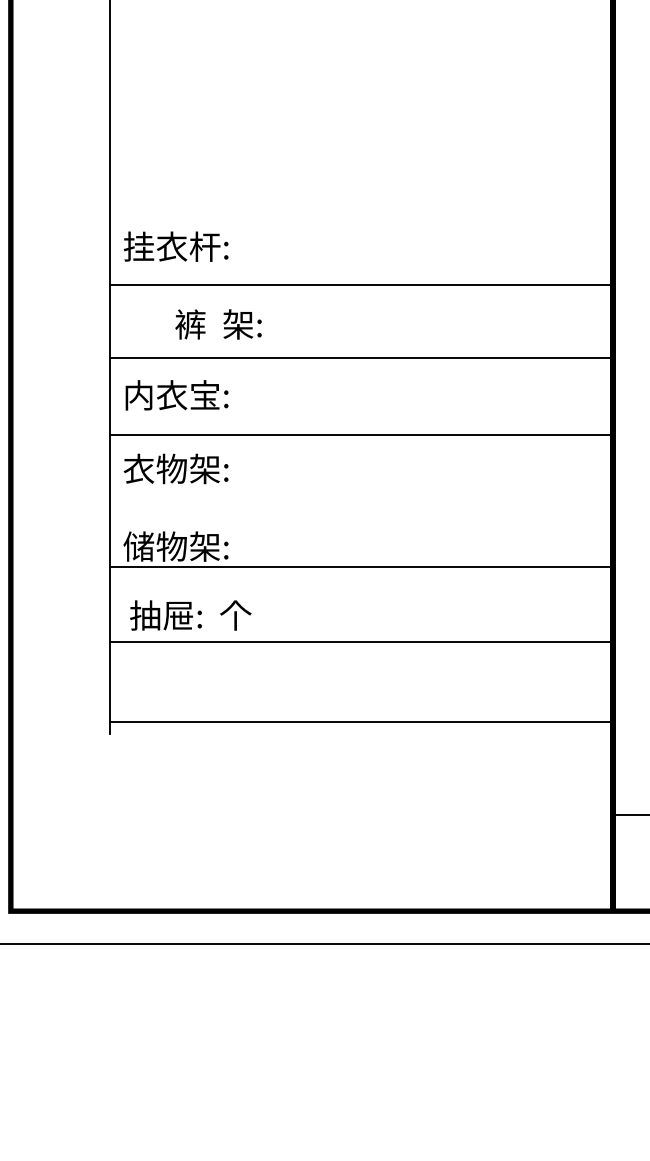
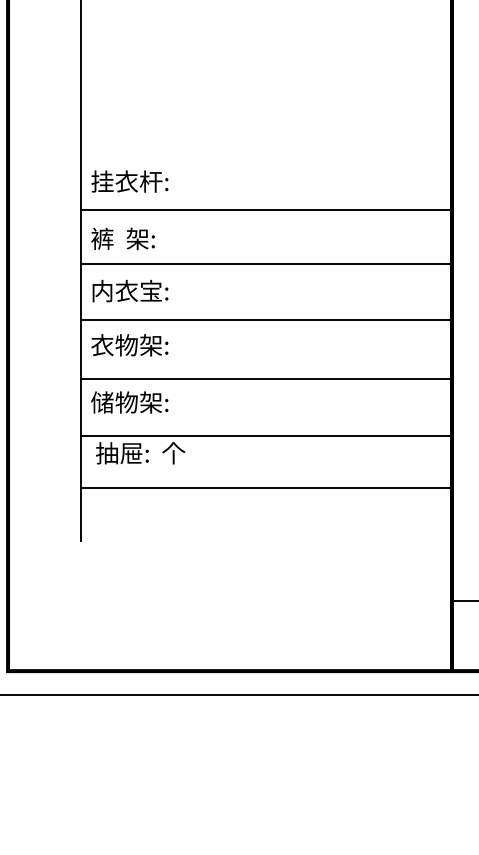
text: (217, 323) -> (122, 238), moved
line: (361, 566) -> (266, 378), moved
line: (361, 641) -> (266, 435), moved
line: (361, 723) -> (266, 488), moved

